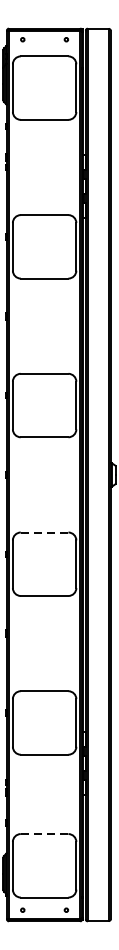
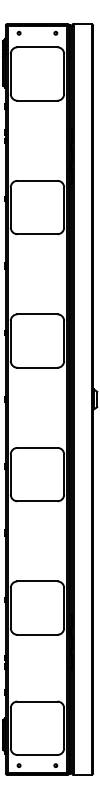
line: (43, 532) -> (36, 447), dashed -> solid
line: (43, 833) -> (36, 701), dashed -> solid

